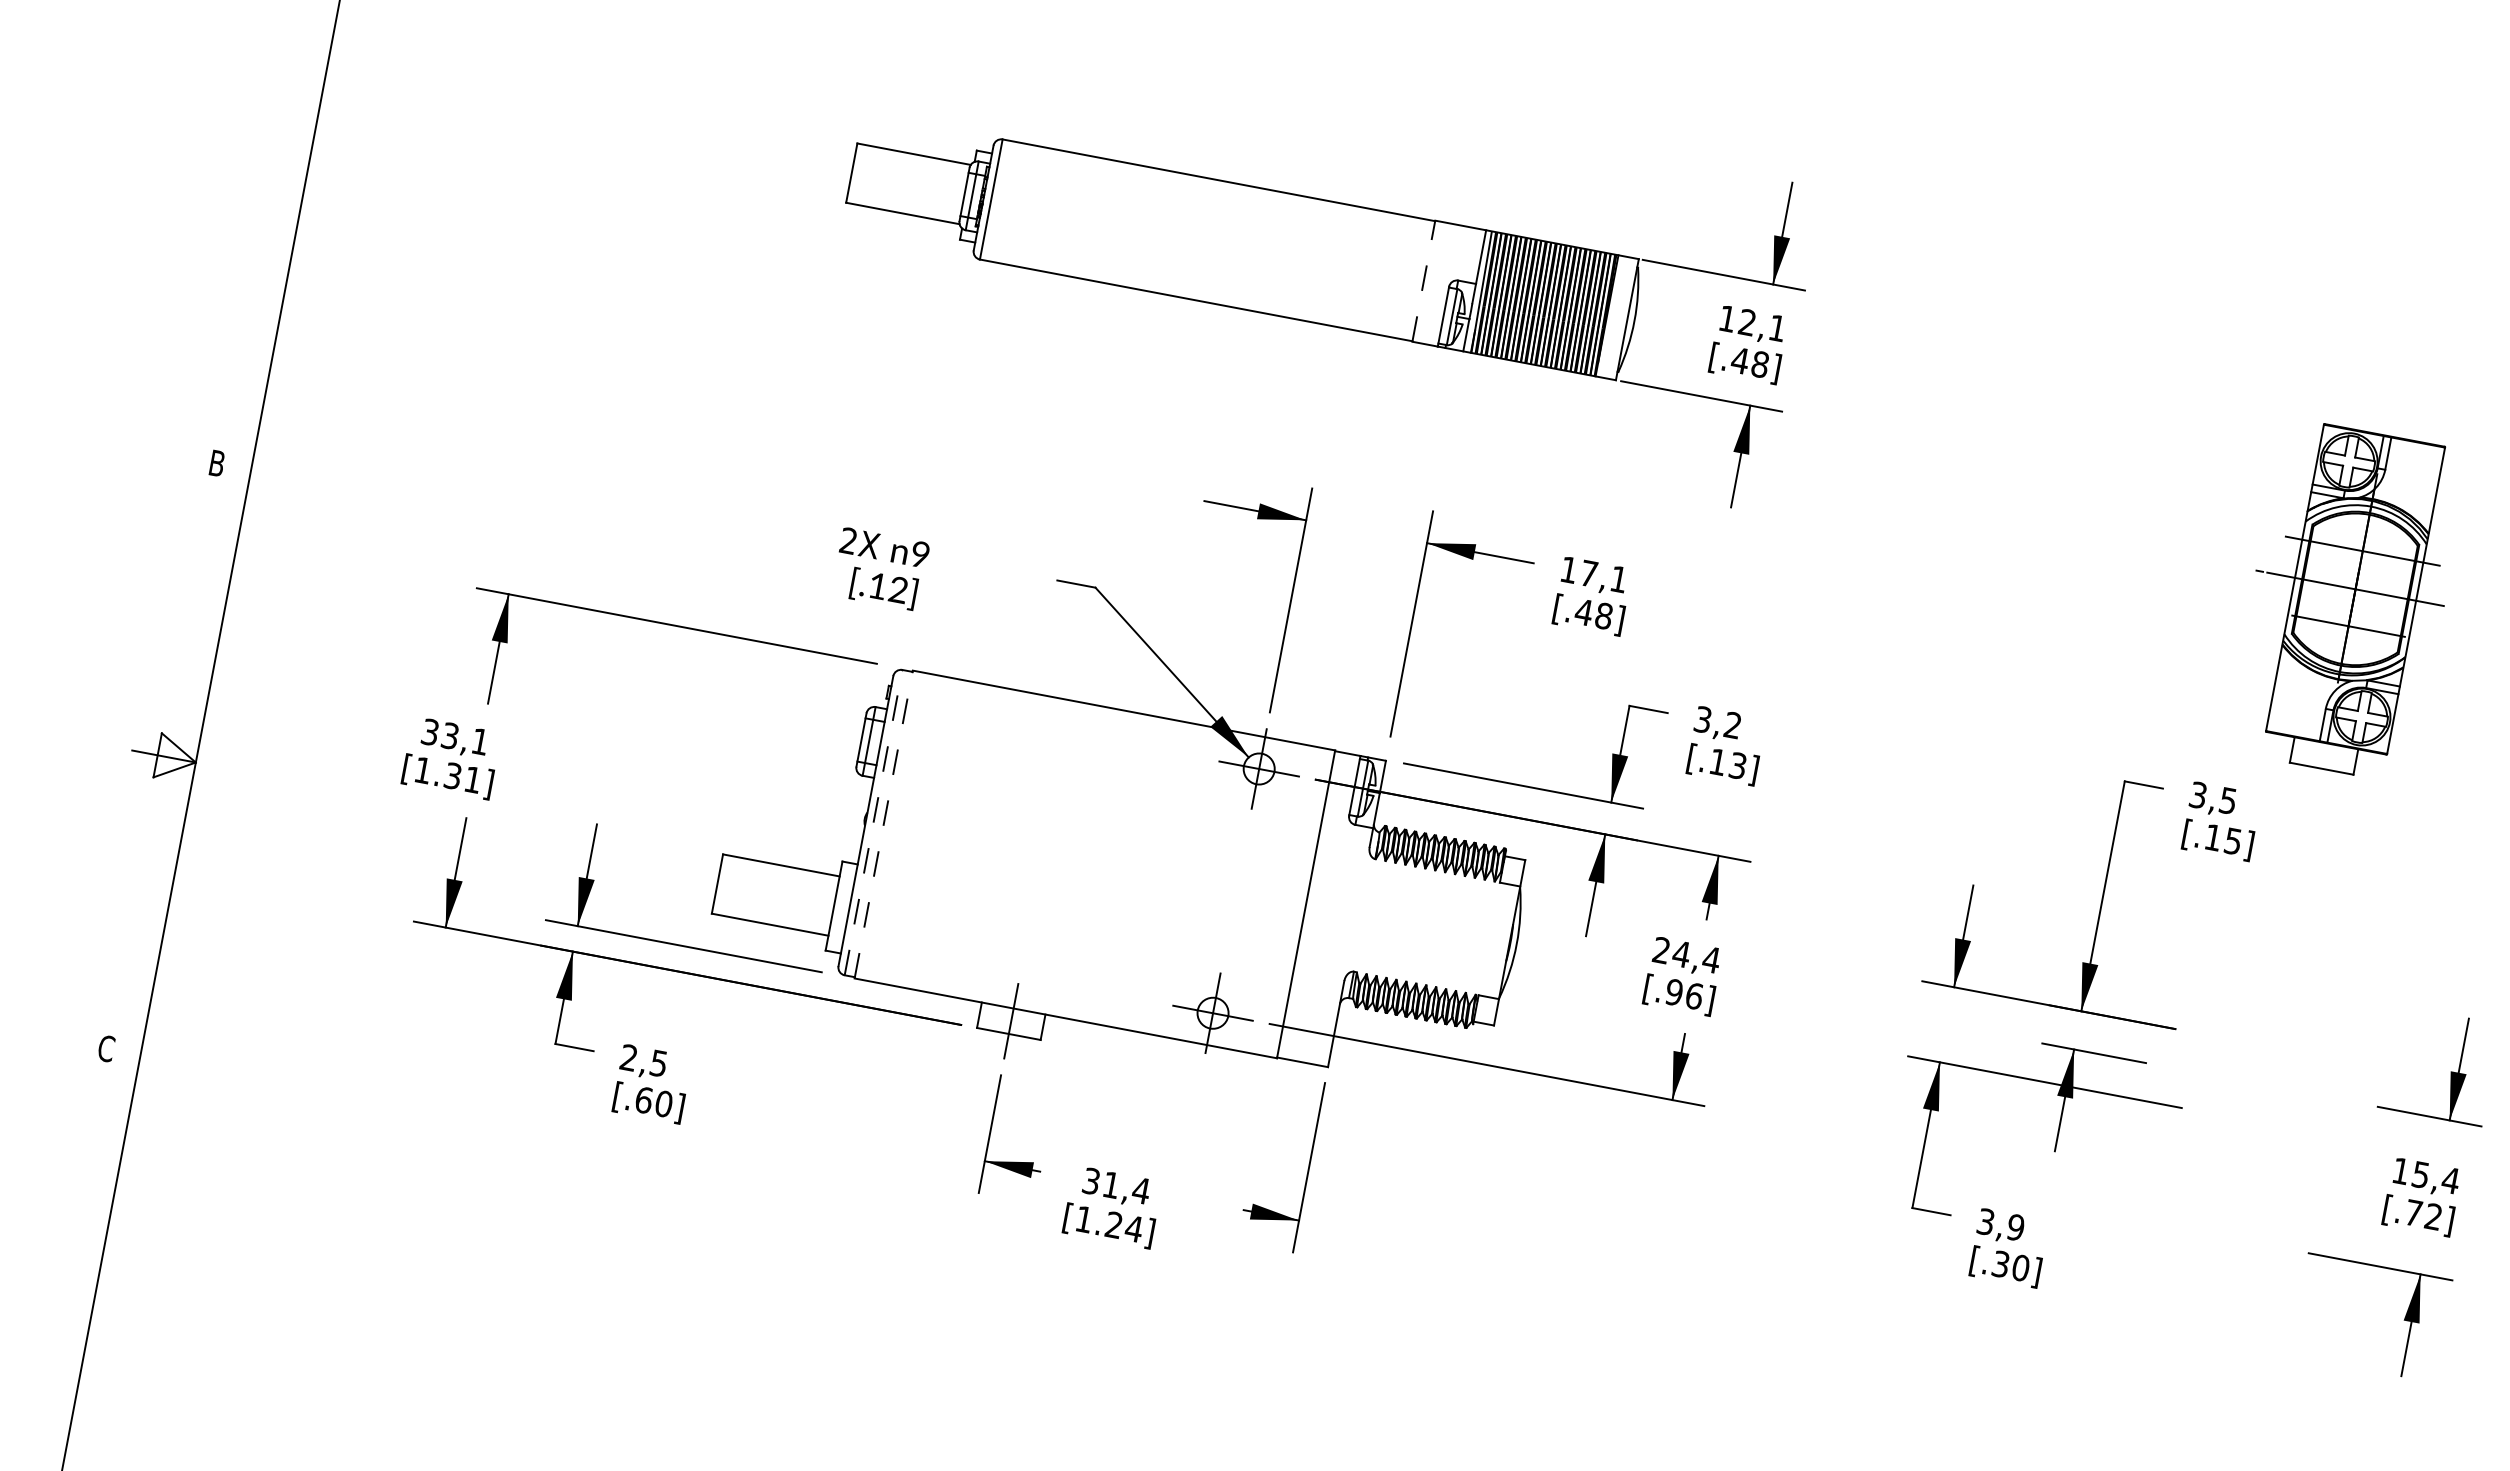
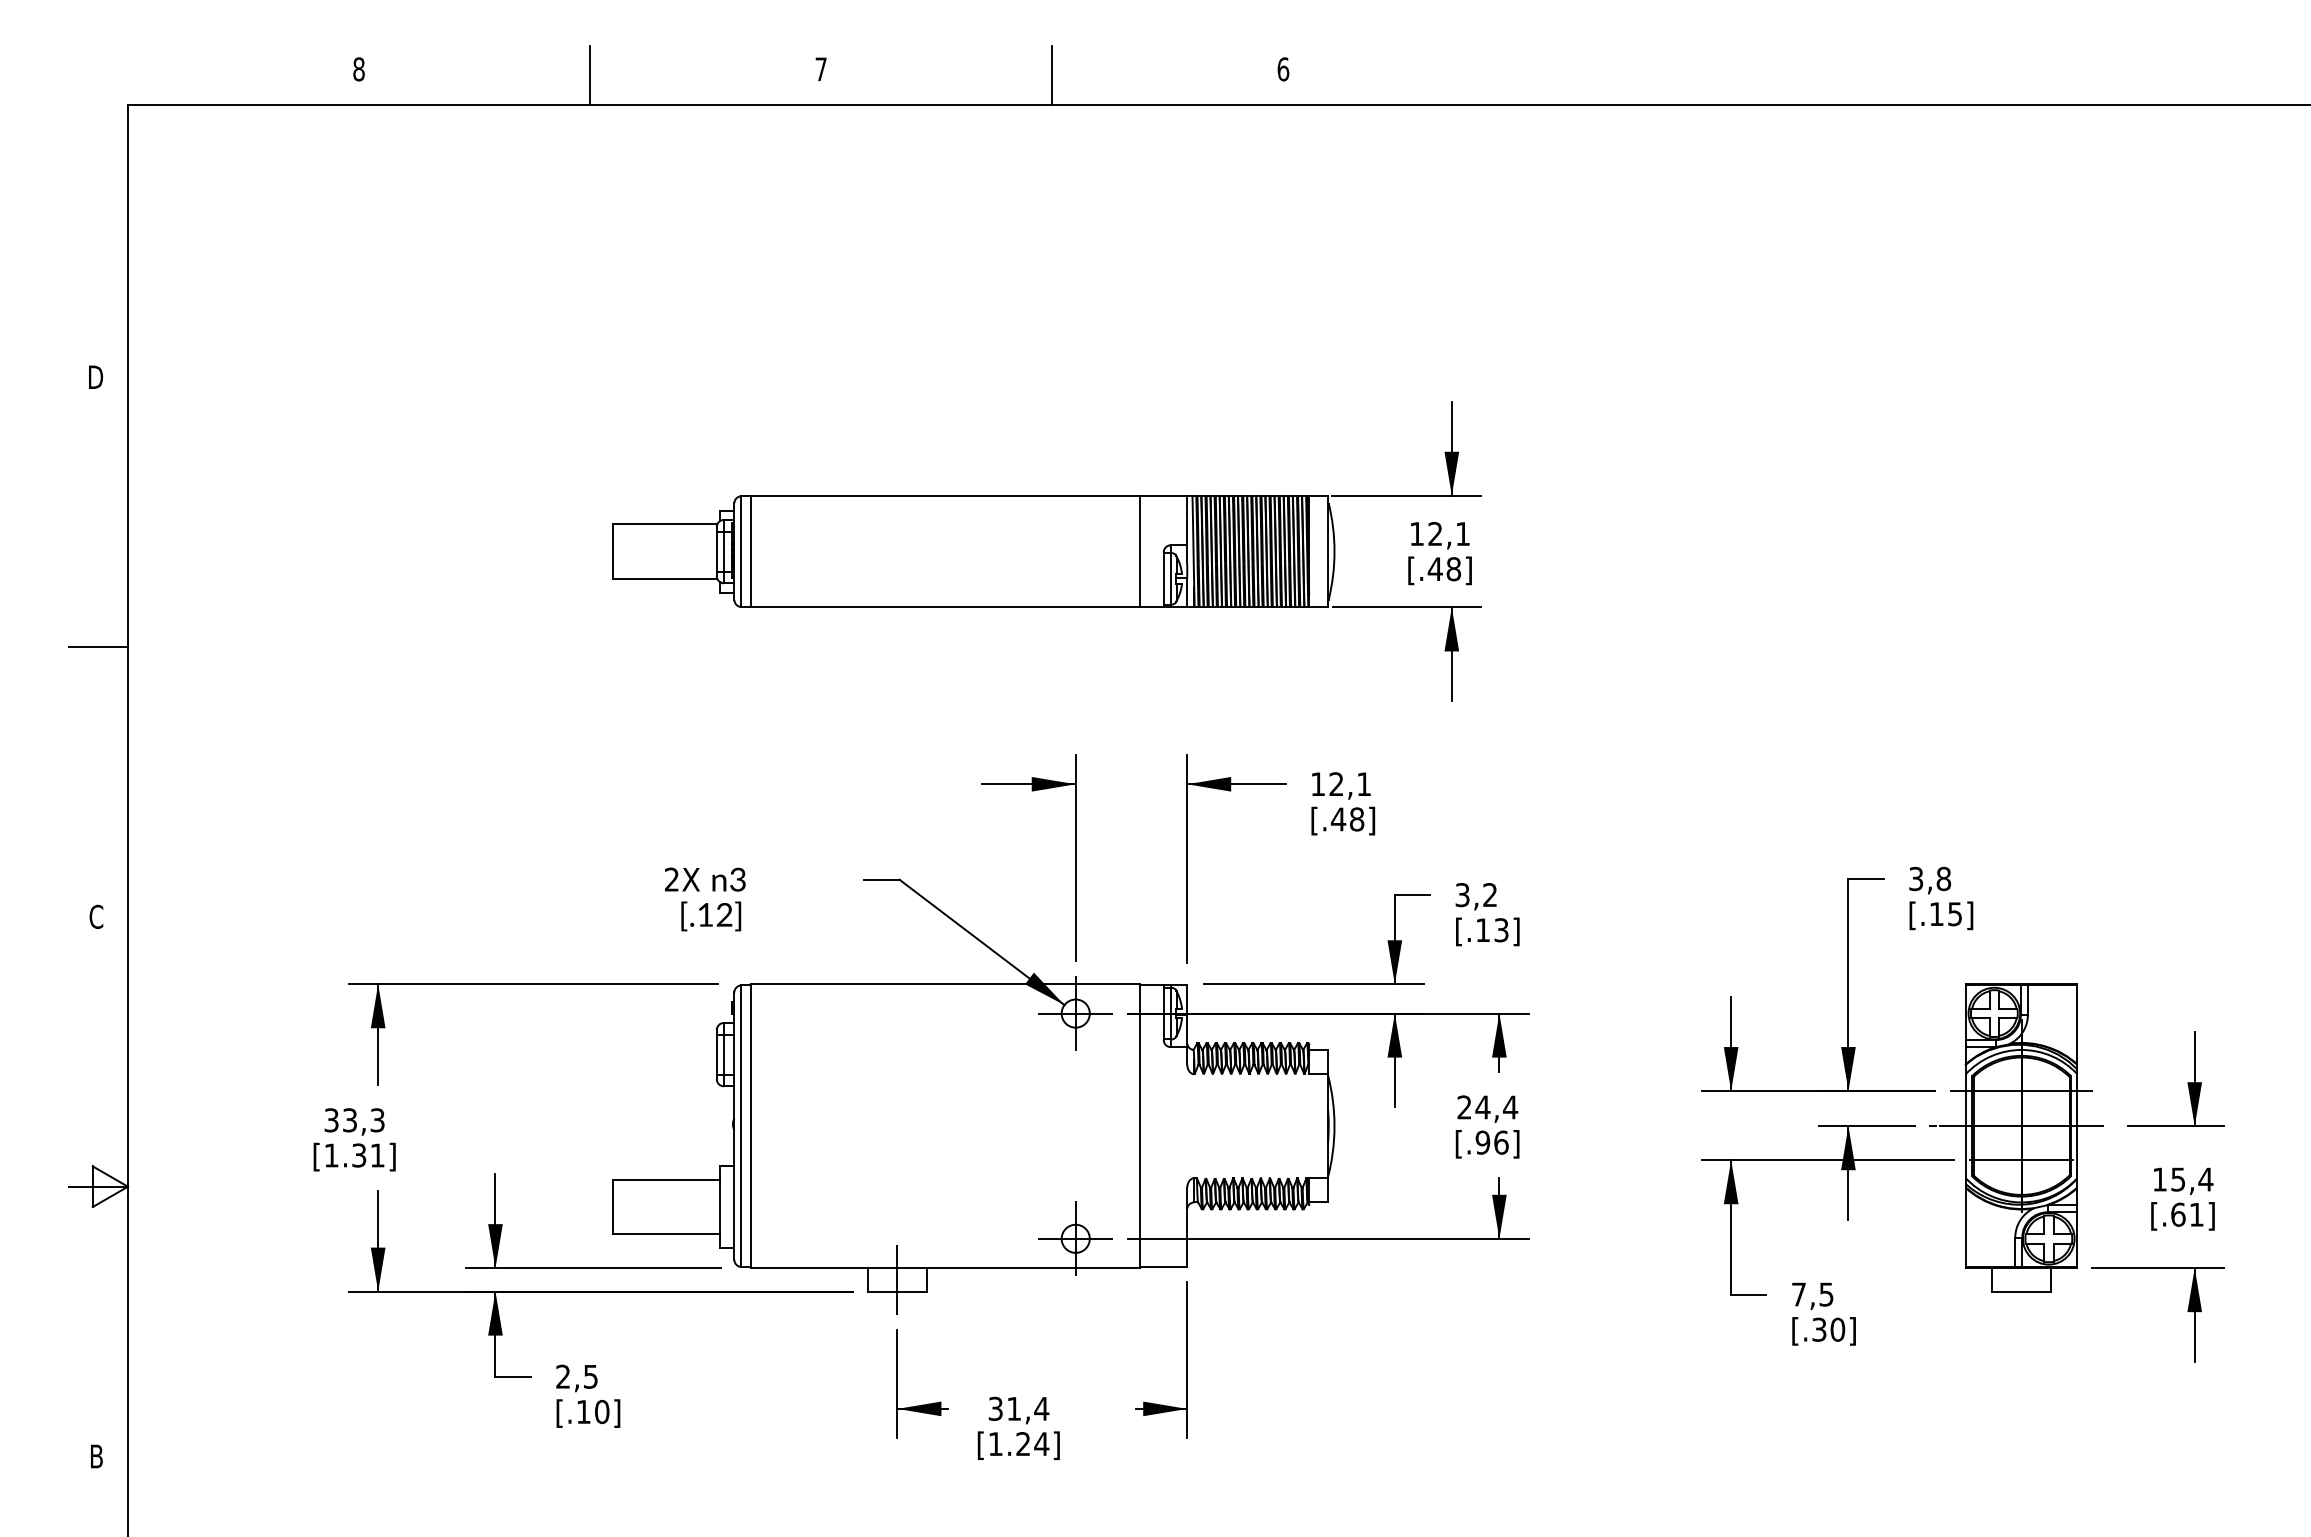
line: (274, 171) -> (98, 647), added
line: (1001, 201) -> (750, 551), added
line: (1424, 281) -> (1140, 551), dashed -> solid
text: (217, 463) -> (96, 916), B -> C
text: (919, 554) -> (737, 879), 9 -> 3
text: (1589, 572) -> (1336, 783), 17,1 -> 12,1
part: (2347, 600) -> (2016, 1137), moved
text: (480, 741) -> (377, 1120), 33,1 -> 33,3
text: (2227, 800) -> (1943, 878), 3,5 -> 3,8
line: (873, 822) -> (741, 1126), dashed -> solid
line: (883, 824) -> (750, 1126), dashed -> solid
text: (106, 1048) -> (96, 1456), C -> B
text: (643, 1099) -> (583, 1411), [.60] -> [.10]
text: (2423, 1214) -> (2187, 1214), [.72] -> [.61]
text: (2000, 1224) -> (1812, 1294), 3,9 -> 7,5

